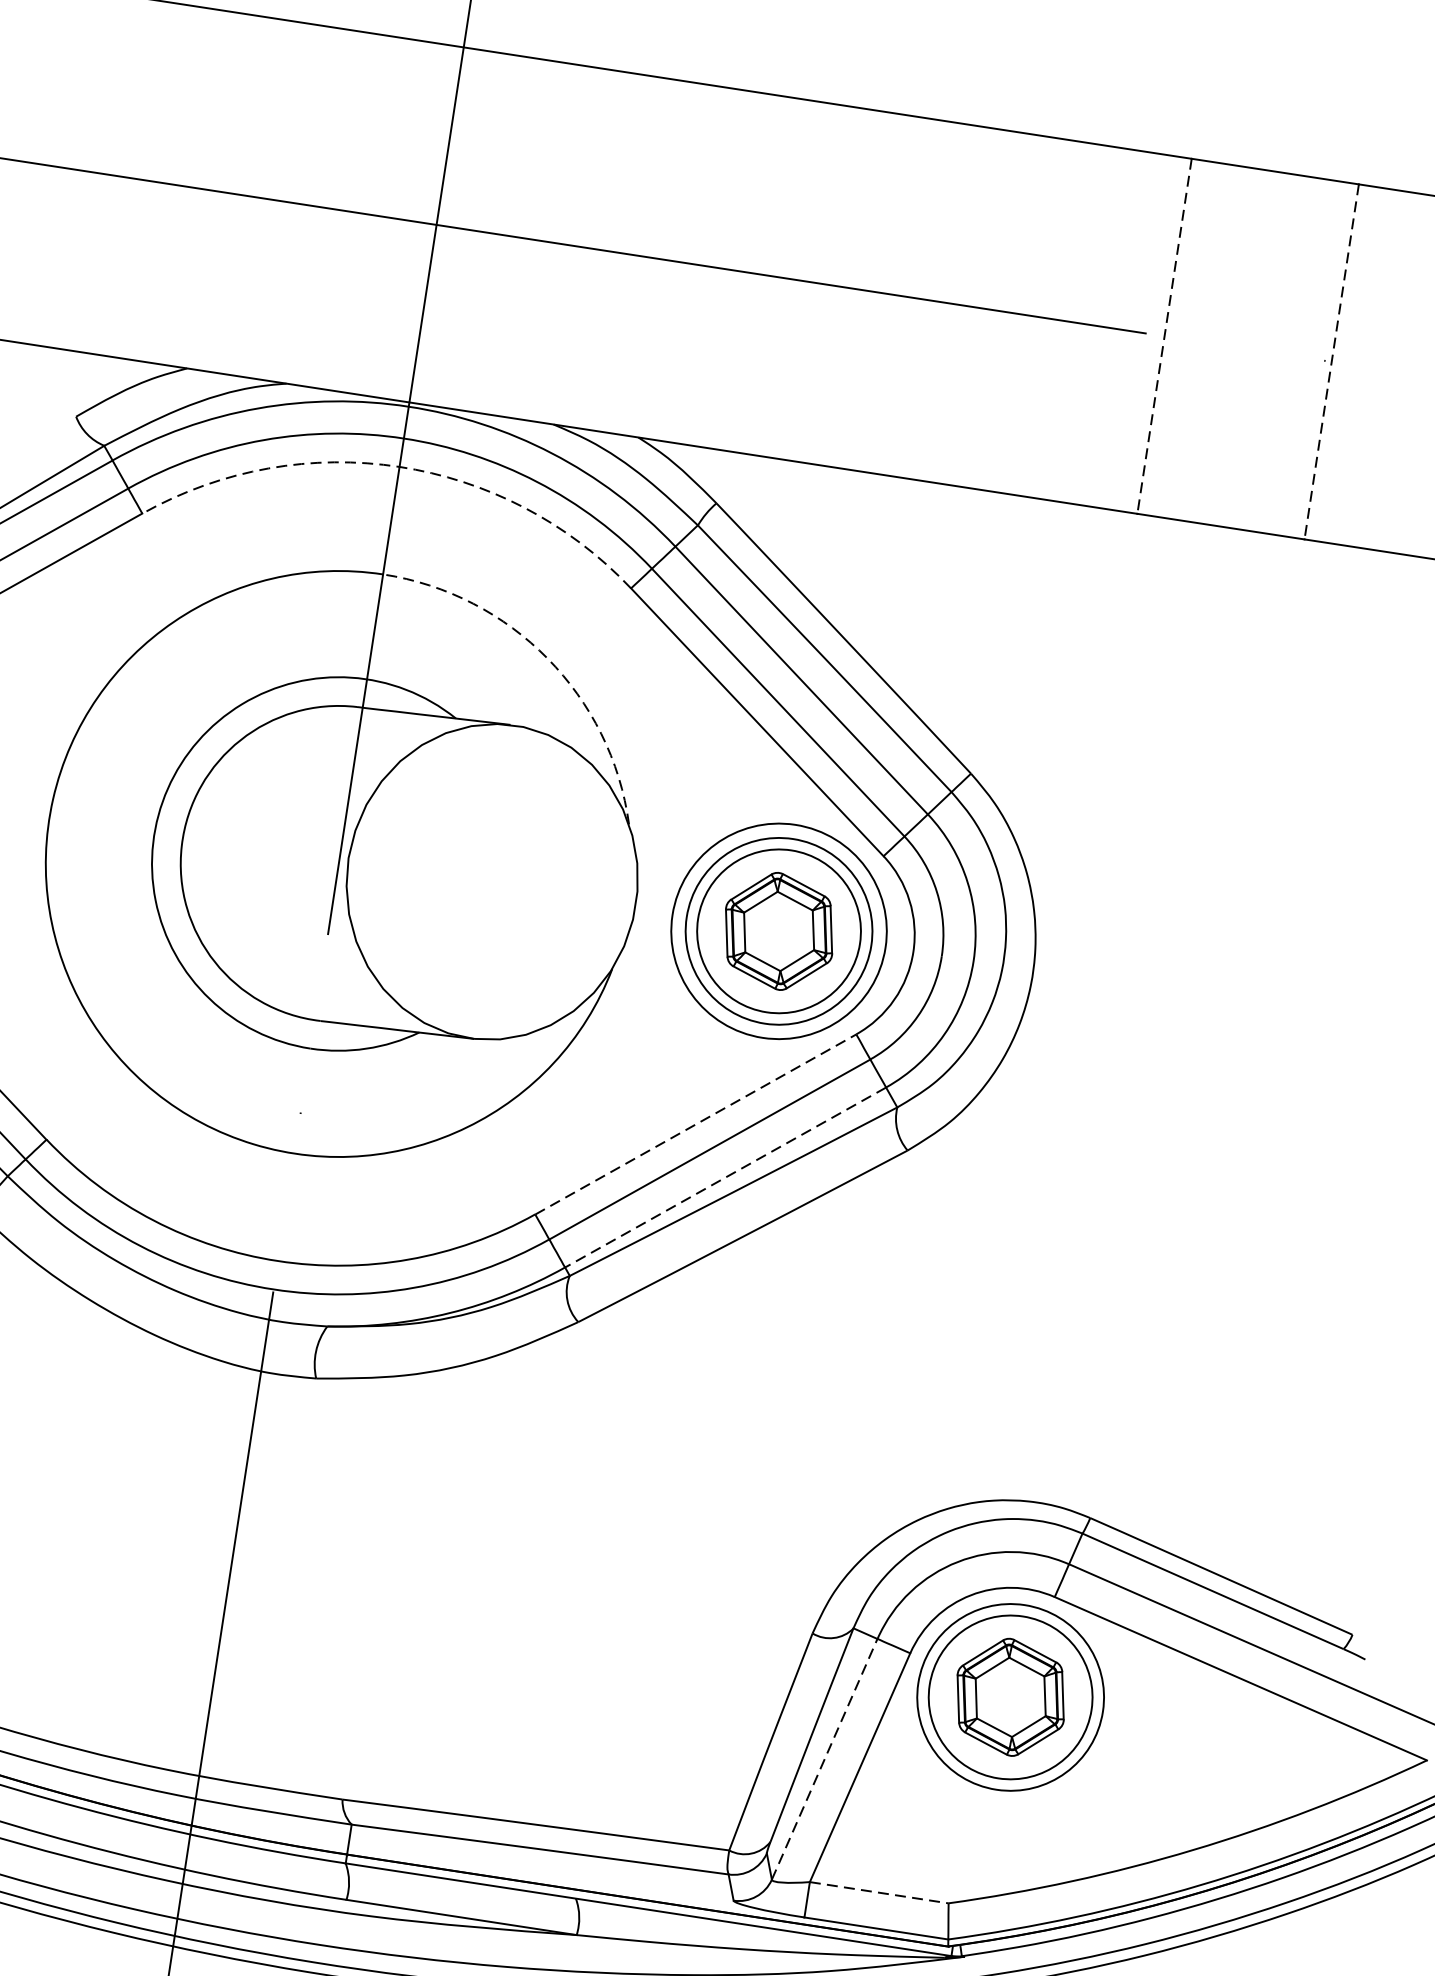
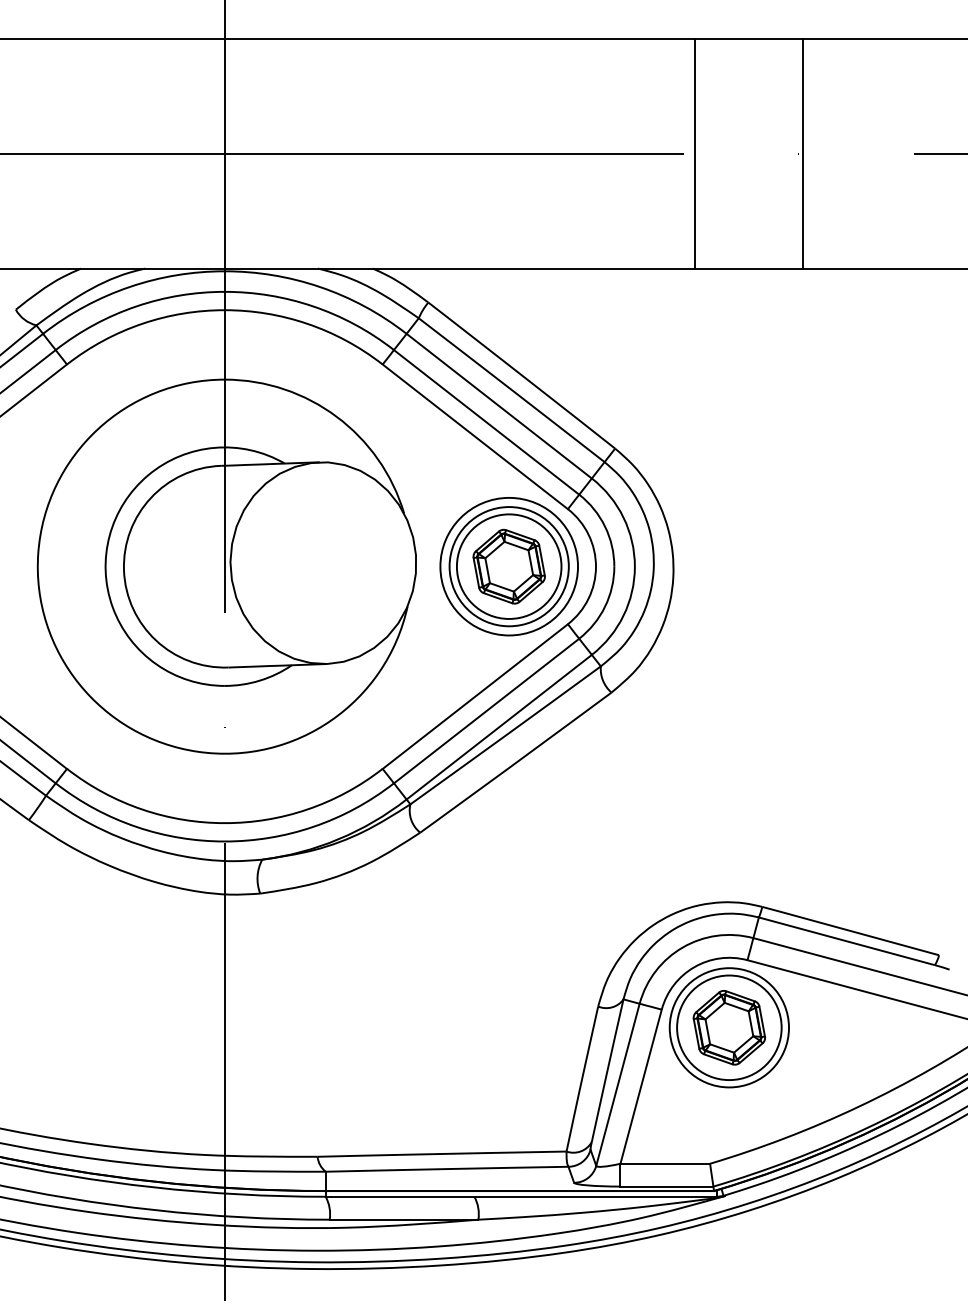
line: (1165, 335) -> (695, 153), dashed -> solid
line: (1332, 361) -> (803, 153), dashed -> solid
arc: (398, 467) -> (224, 310), dashed -> solid
arc: (547, 657) -> (336, 416), dashed -> solid
line: (696, 1124) -> (475, 696), dashed -> solid
line: (724, 1177) -> (498, 727), dashed -> solid
line: (824, 1758) -> (617, 1084), dashed -> solid
line: (879, 1892) -> (665, 1163), dashed -> solid

